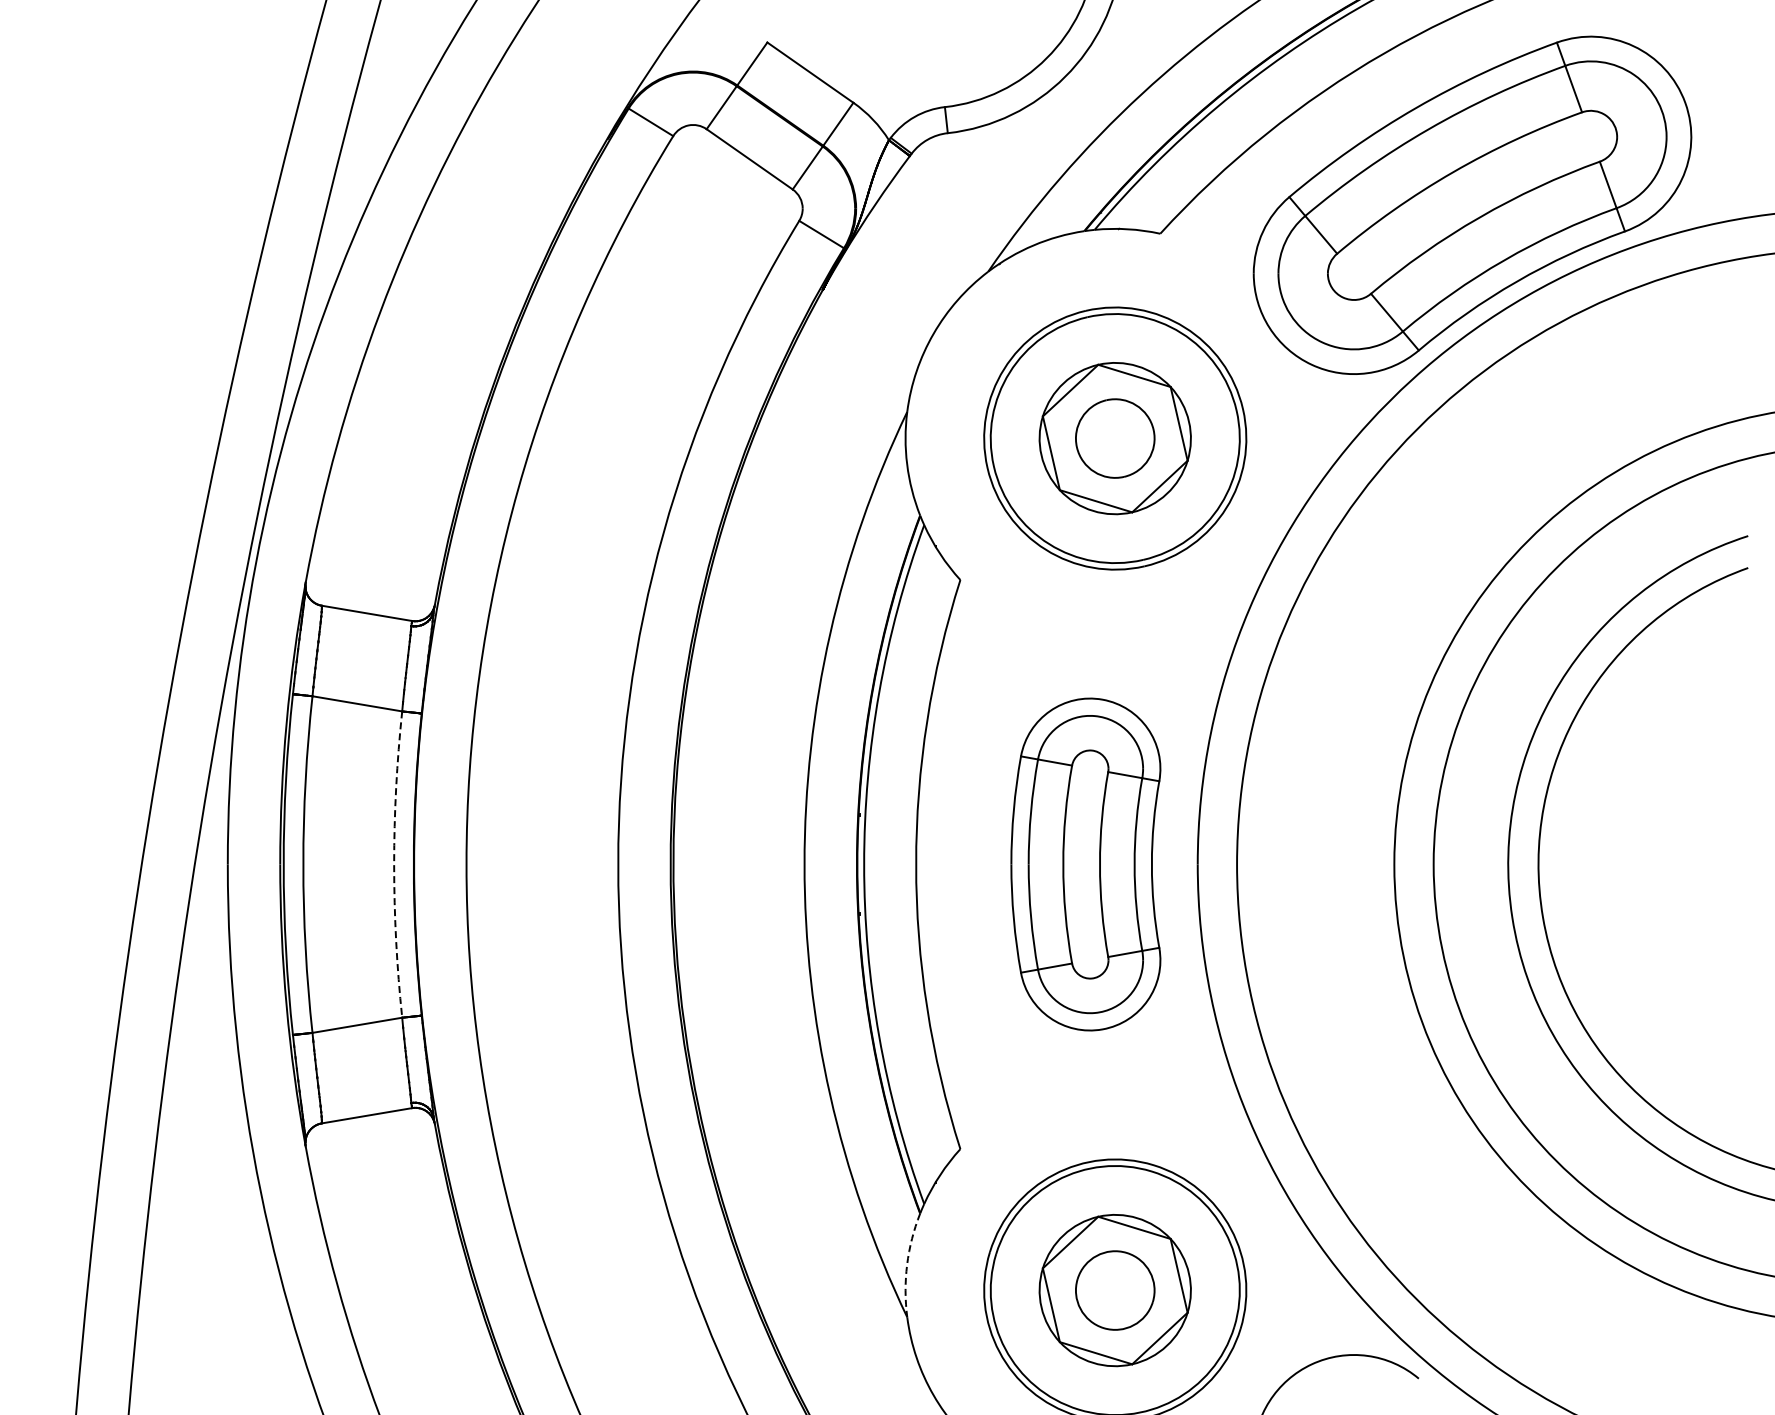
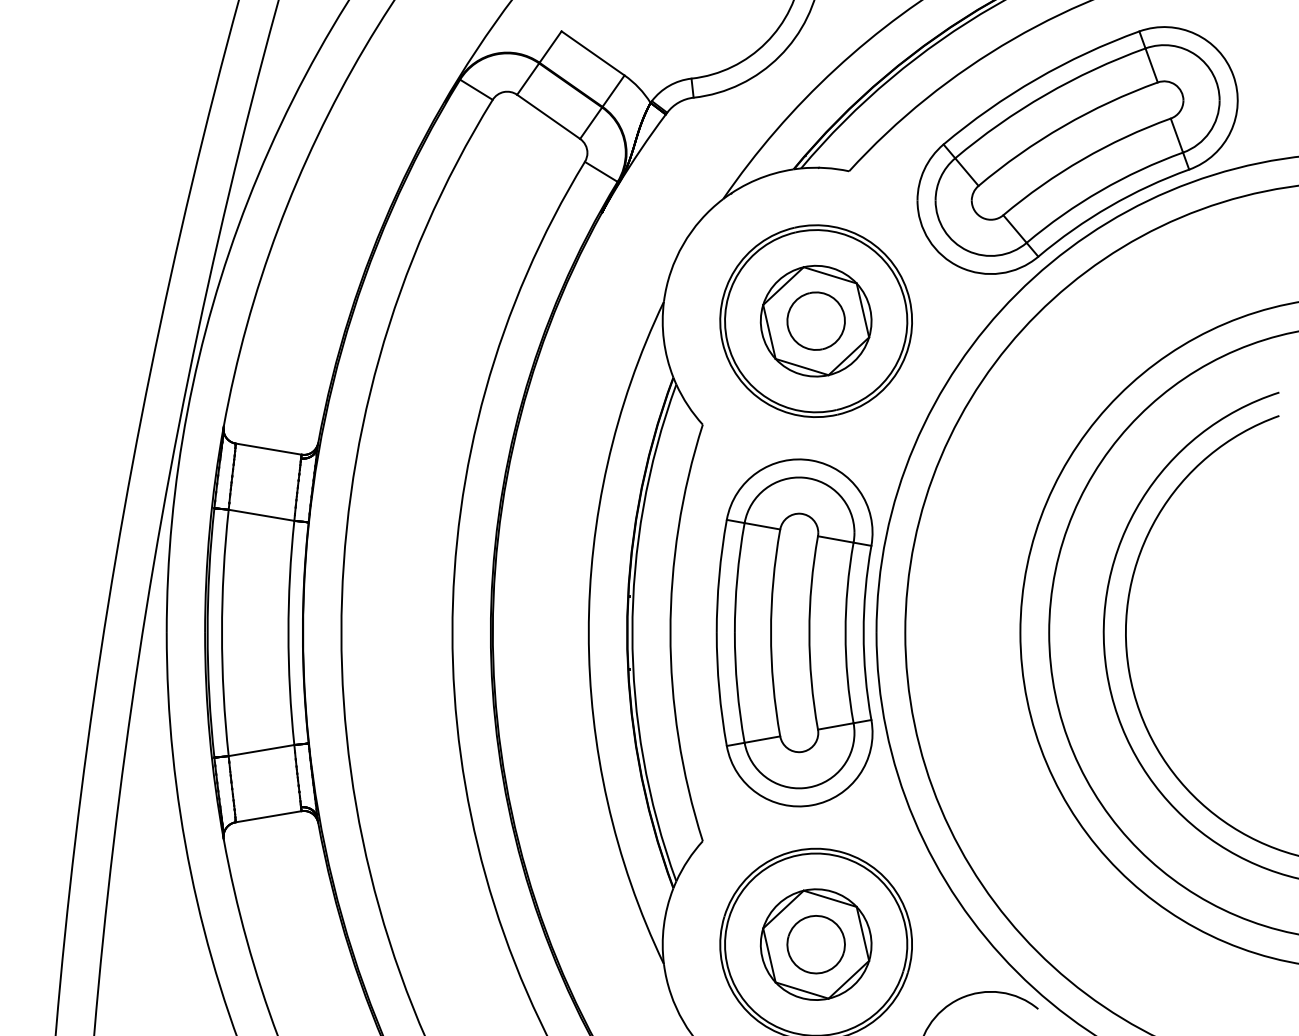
arc: (394, 864) -> (288, 632), dashed -> solid
part: (1085, 864) -> (794, 632), size x1.43
arc: (907, 1264) -> (664, 925), dashed -> solid

